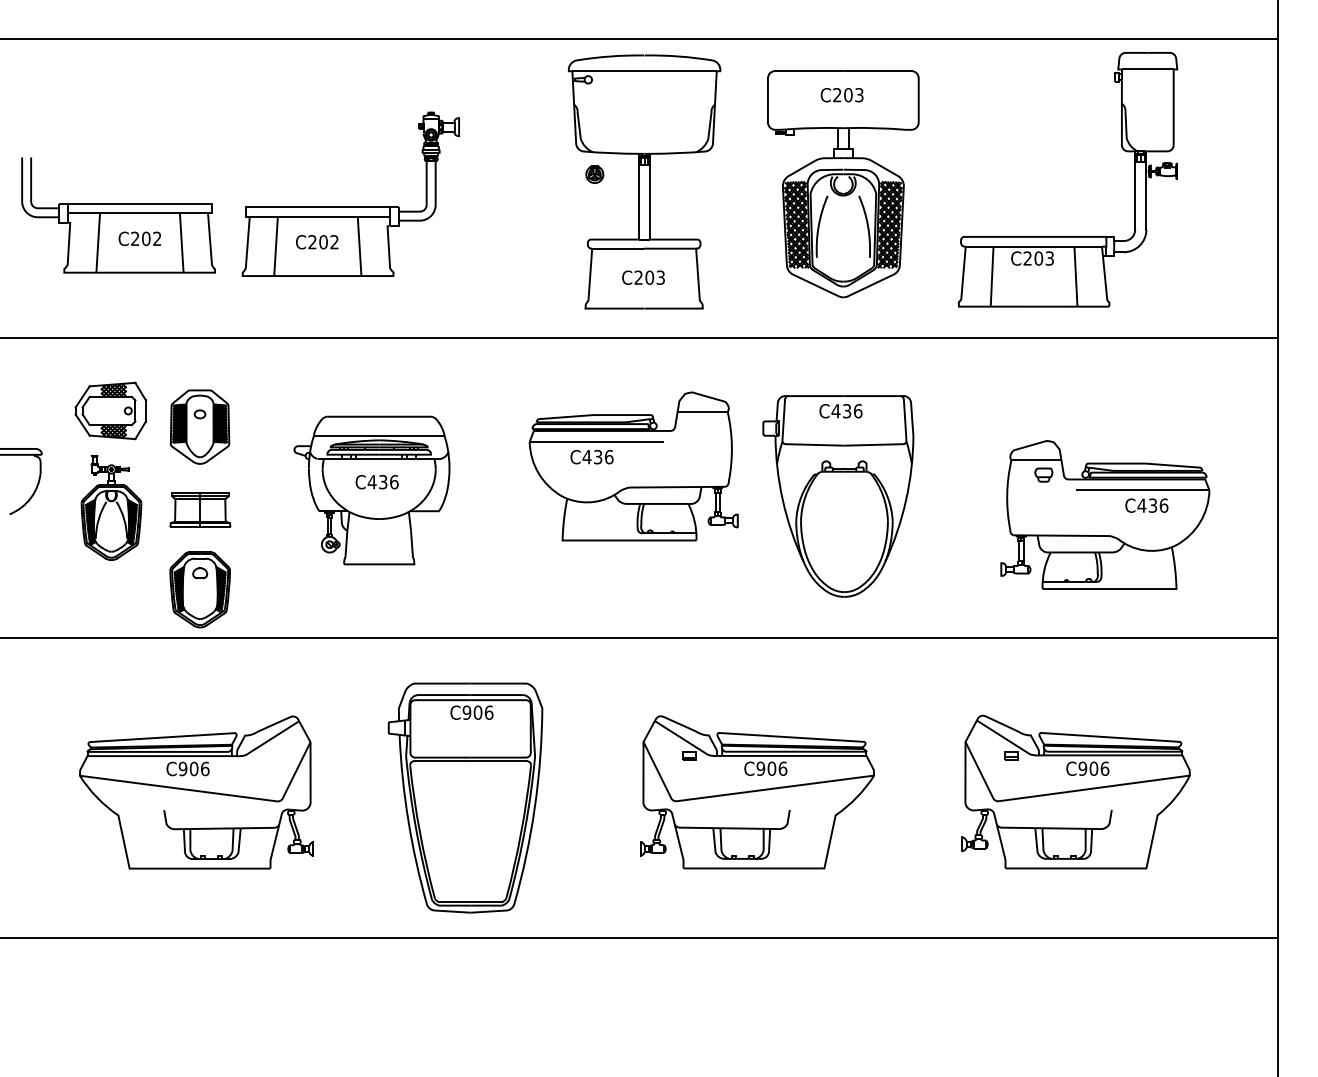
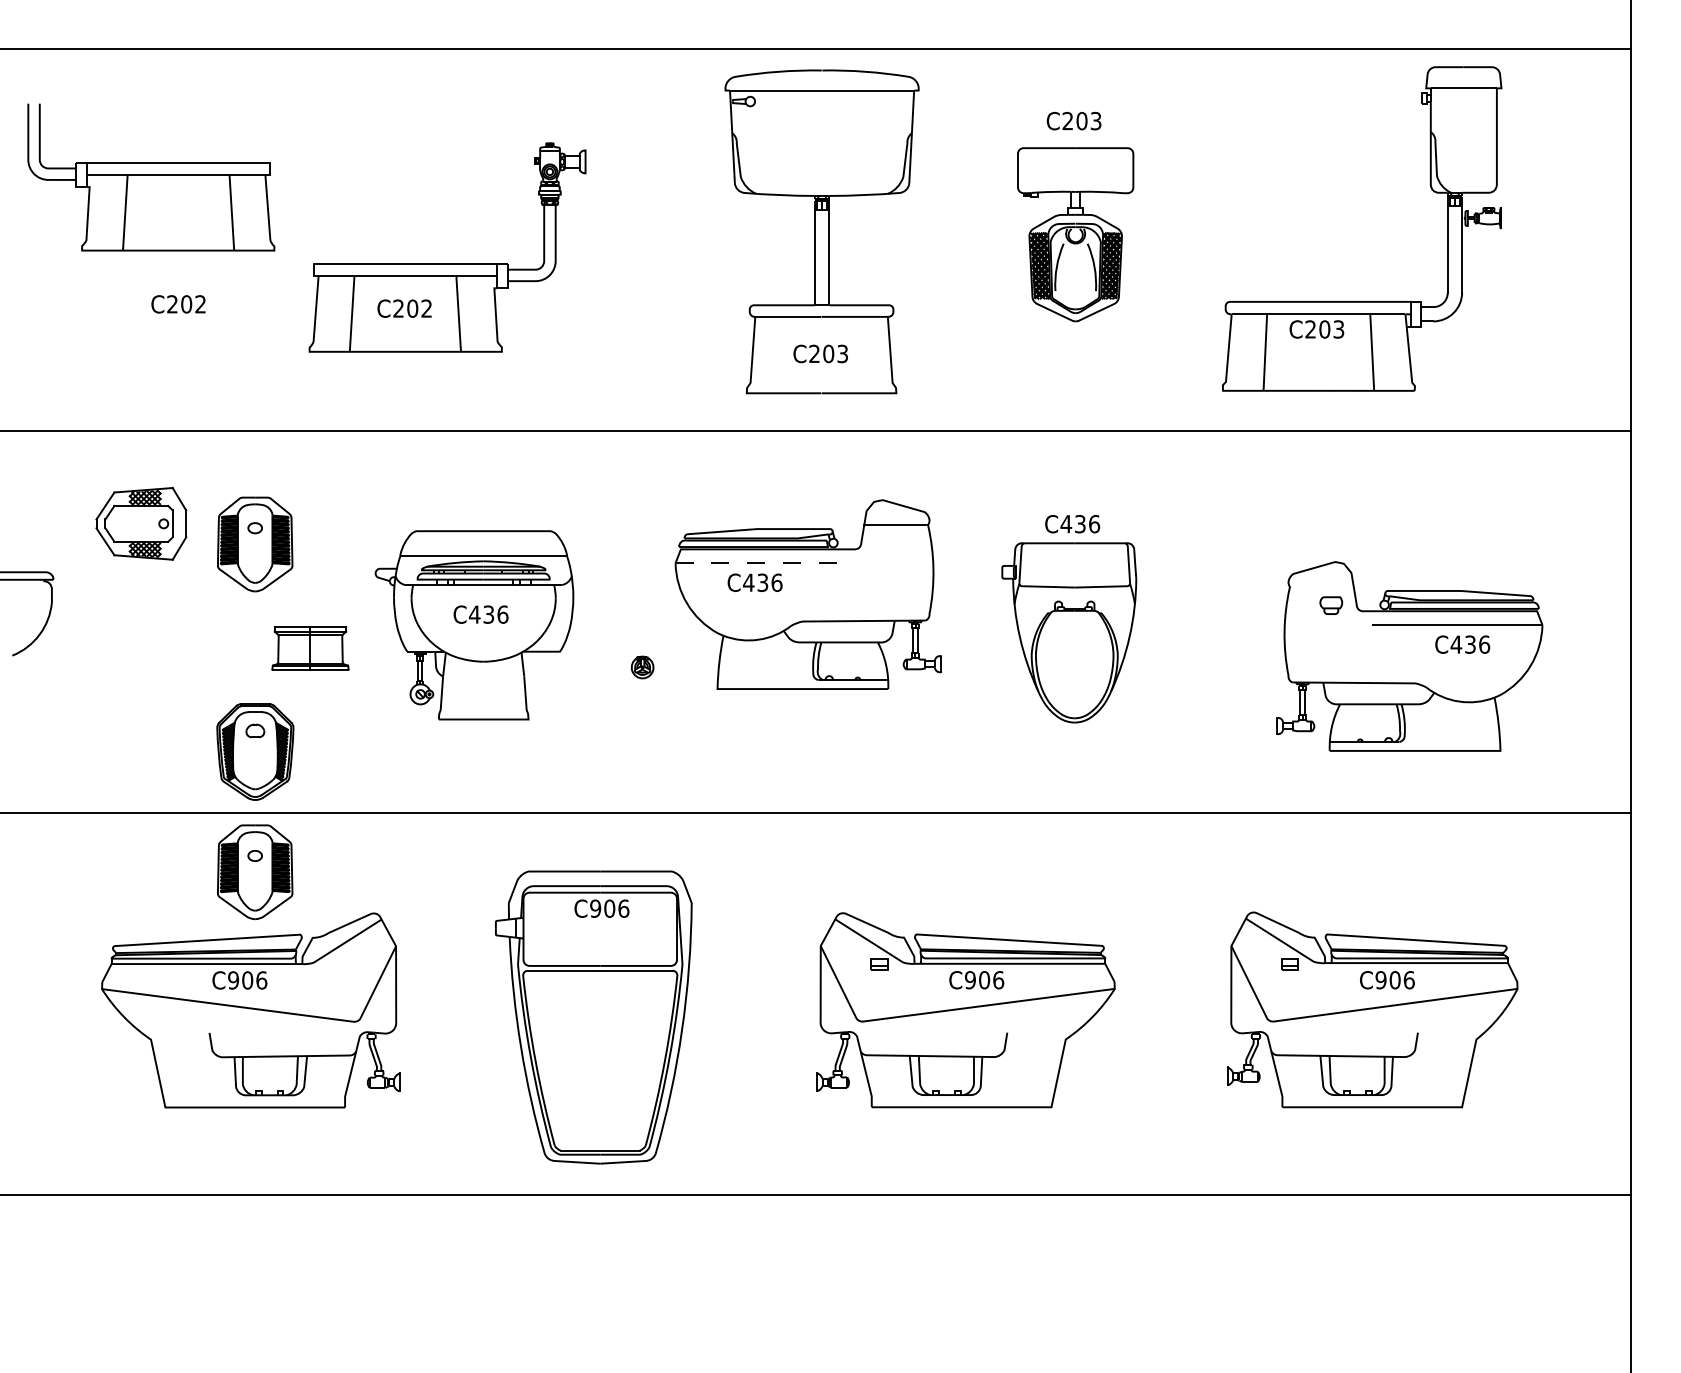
part: (594, 174) -> (642, 667), moved
part: (843, 184) -> (1075, 235), size x0.6
part: (118, 215) -> (151, 177), moved
line: (596, 441) -> (760, 562), solid -> dashed
line: (1036, 460) -> (1321, 587), removed
part: (838, 496) -> (1069, 632), size x0.7
part: (111, 507) -> (142, 646), removed
part: (200, 509) -> (310, 648), moved
part: (199, 683) -> (254, 871), added

